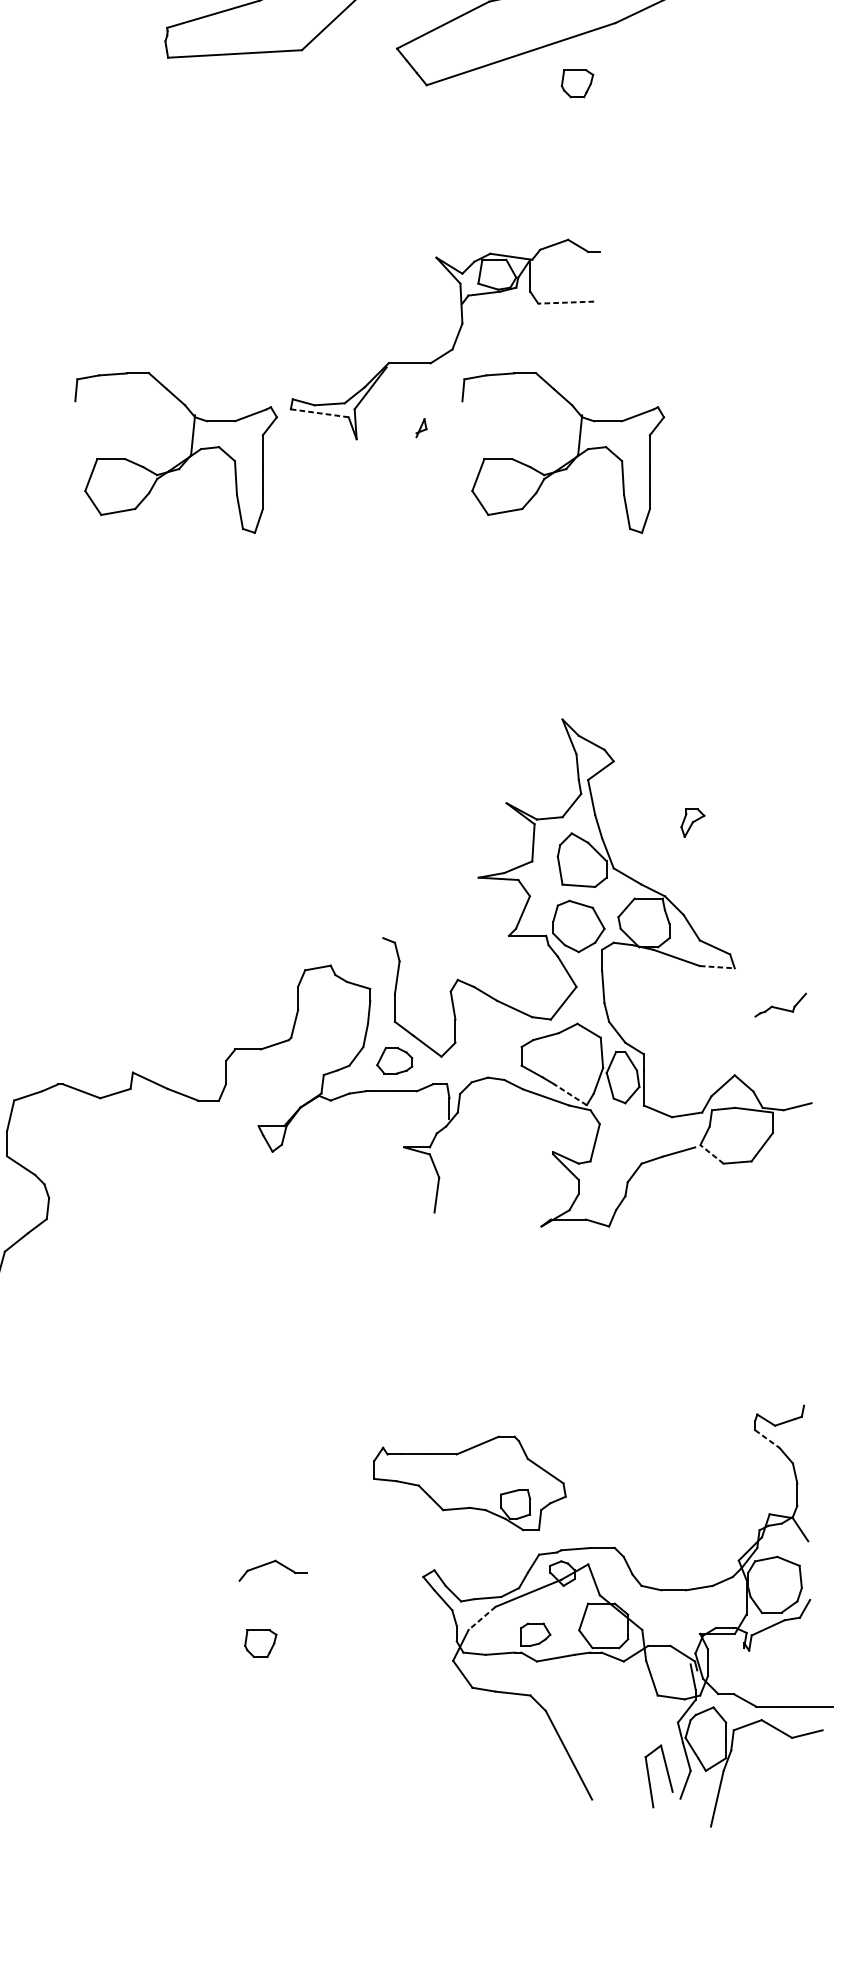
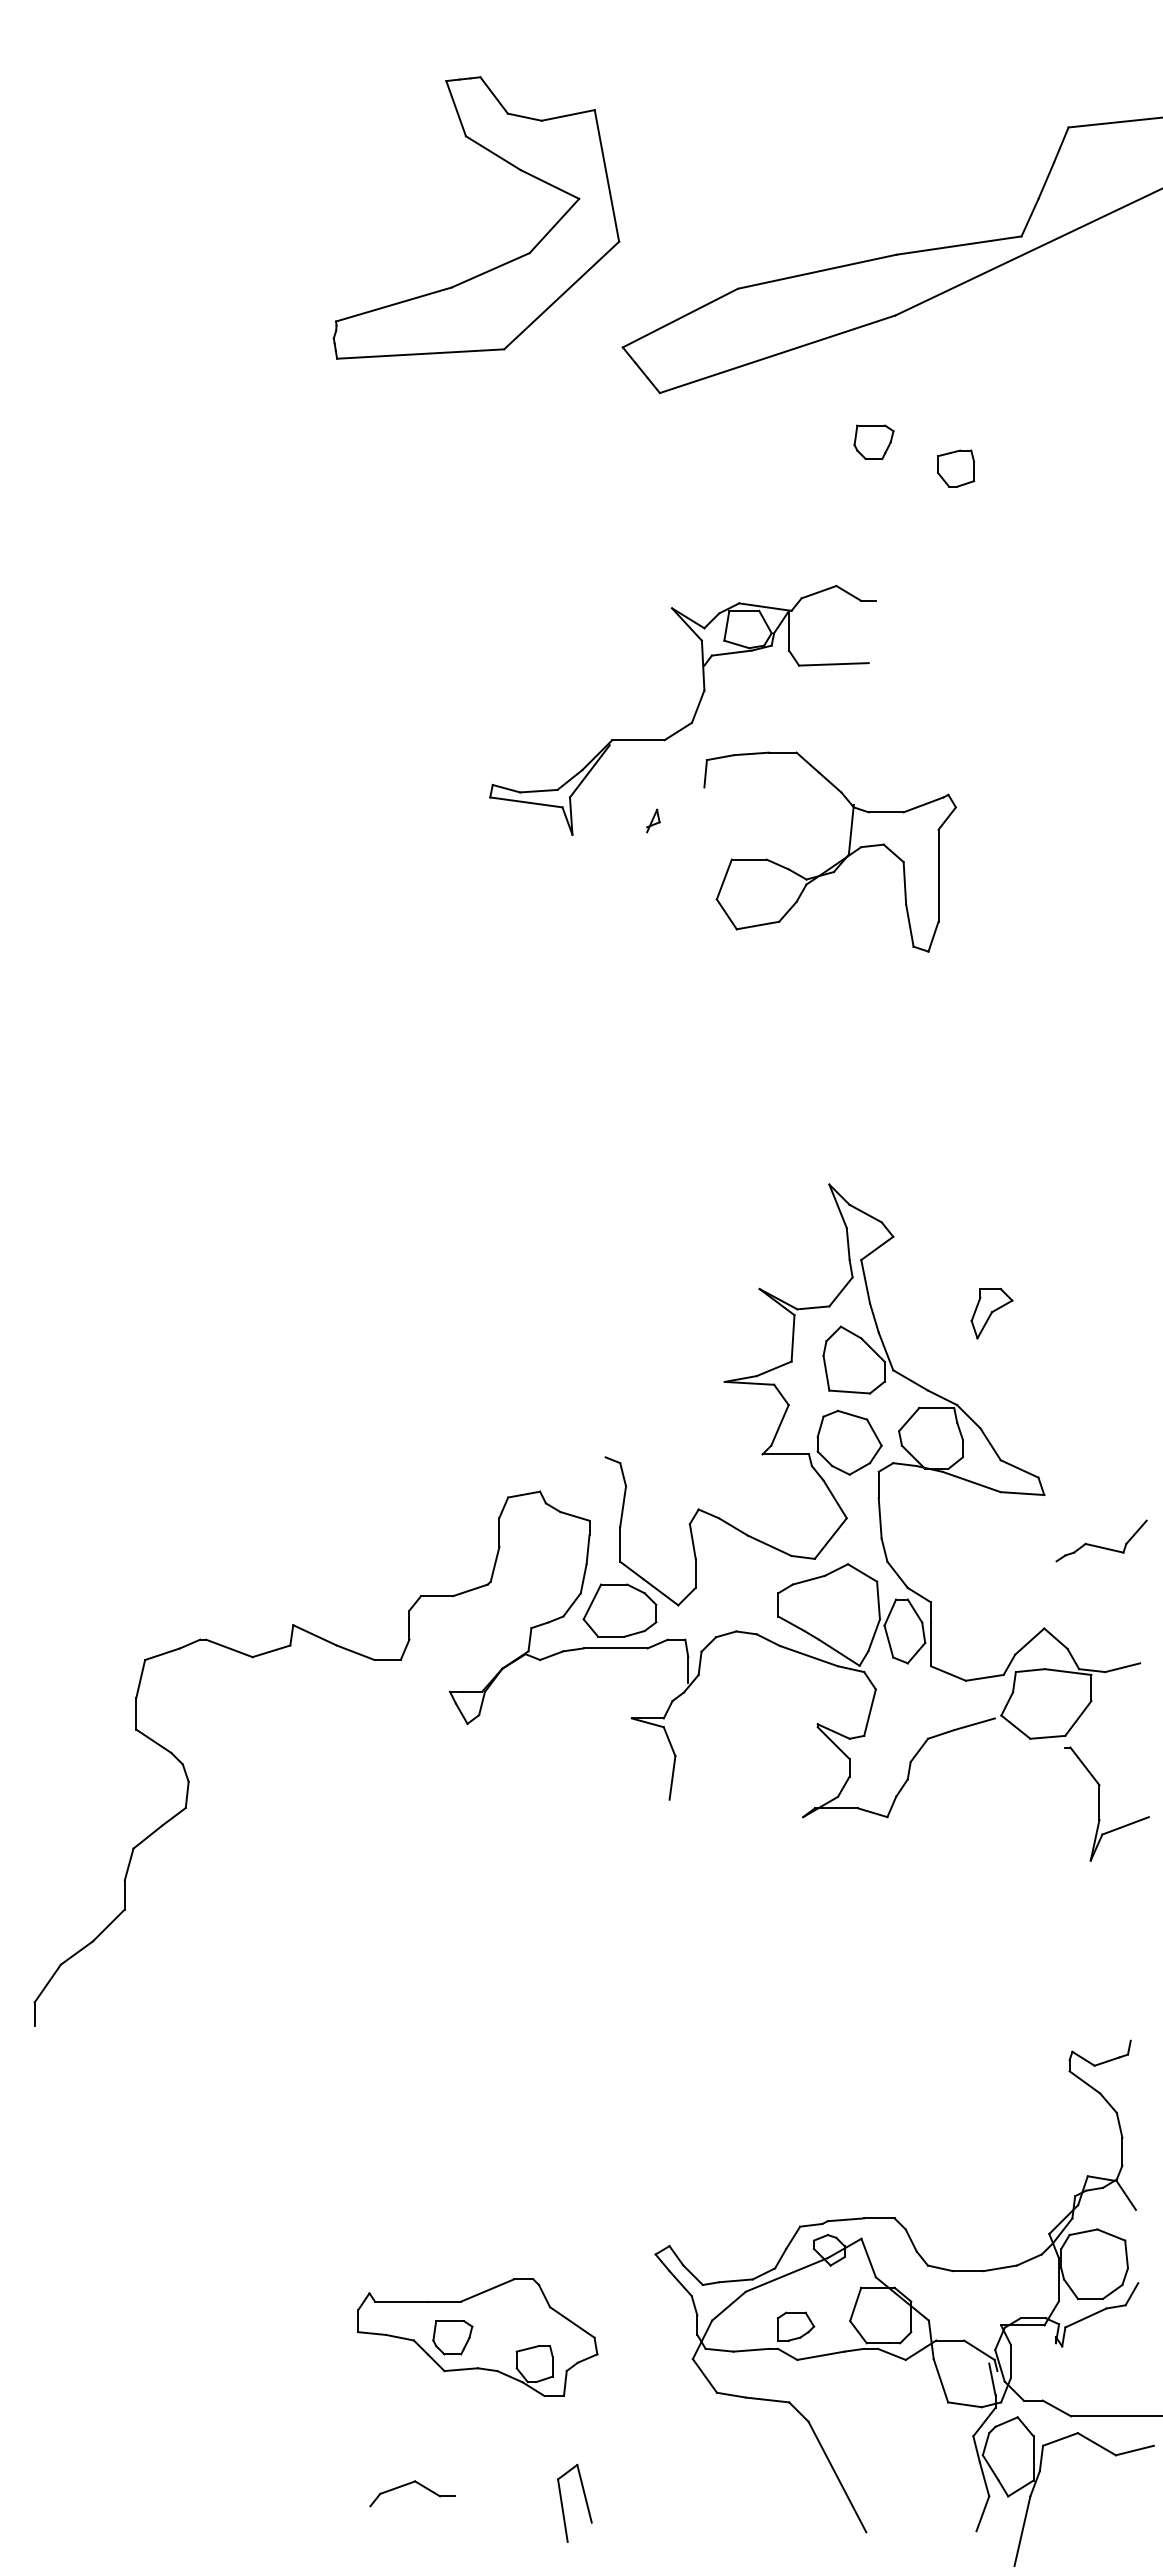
part: (577, 83) -> (873, 441), moved
part: (663, 145) -> (955, 468), added
line: (565, 302) -> (833, 664), dashed -> solid
line: (319, 413) -> (526, 802), dashed -> solid
part: (182, 460) -> (355, 861), removed
part: (692, 822) -> (991, 1313), size x1.43
line: (717, 967) -> (1022, 1493), dashed -> solid
part: (780, 1004) -> (1101, 1540), size x1.43
part: (394, 1060) -> (619, 1610), size x1.67
line: (569, 1094) -> (838, 1652), dashed -> solid
line: (711, 1154) -> (1015, 1727), dashed -> solid
part: (779, 1215) -> (1099, 1803), added
line: (767, 1439) -> (1084, 2082), dashed -> solid
part: (469, 1483) -> (477, 2337), moved
part: (269, 1564) -> (407, 2485), moved
line: (481, 1618) -> (728, 2306), dashed -> solid
part: (666, 1772) -> (584, 2498), moved

